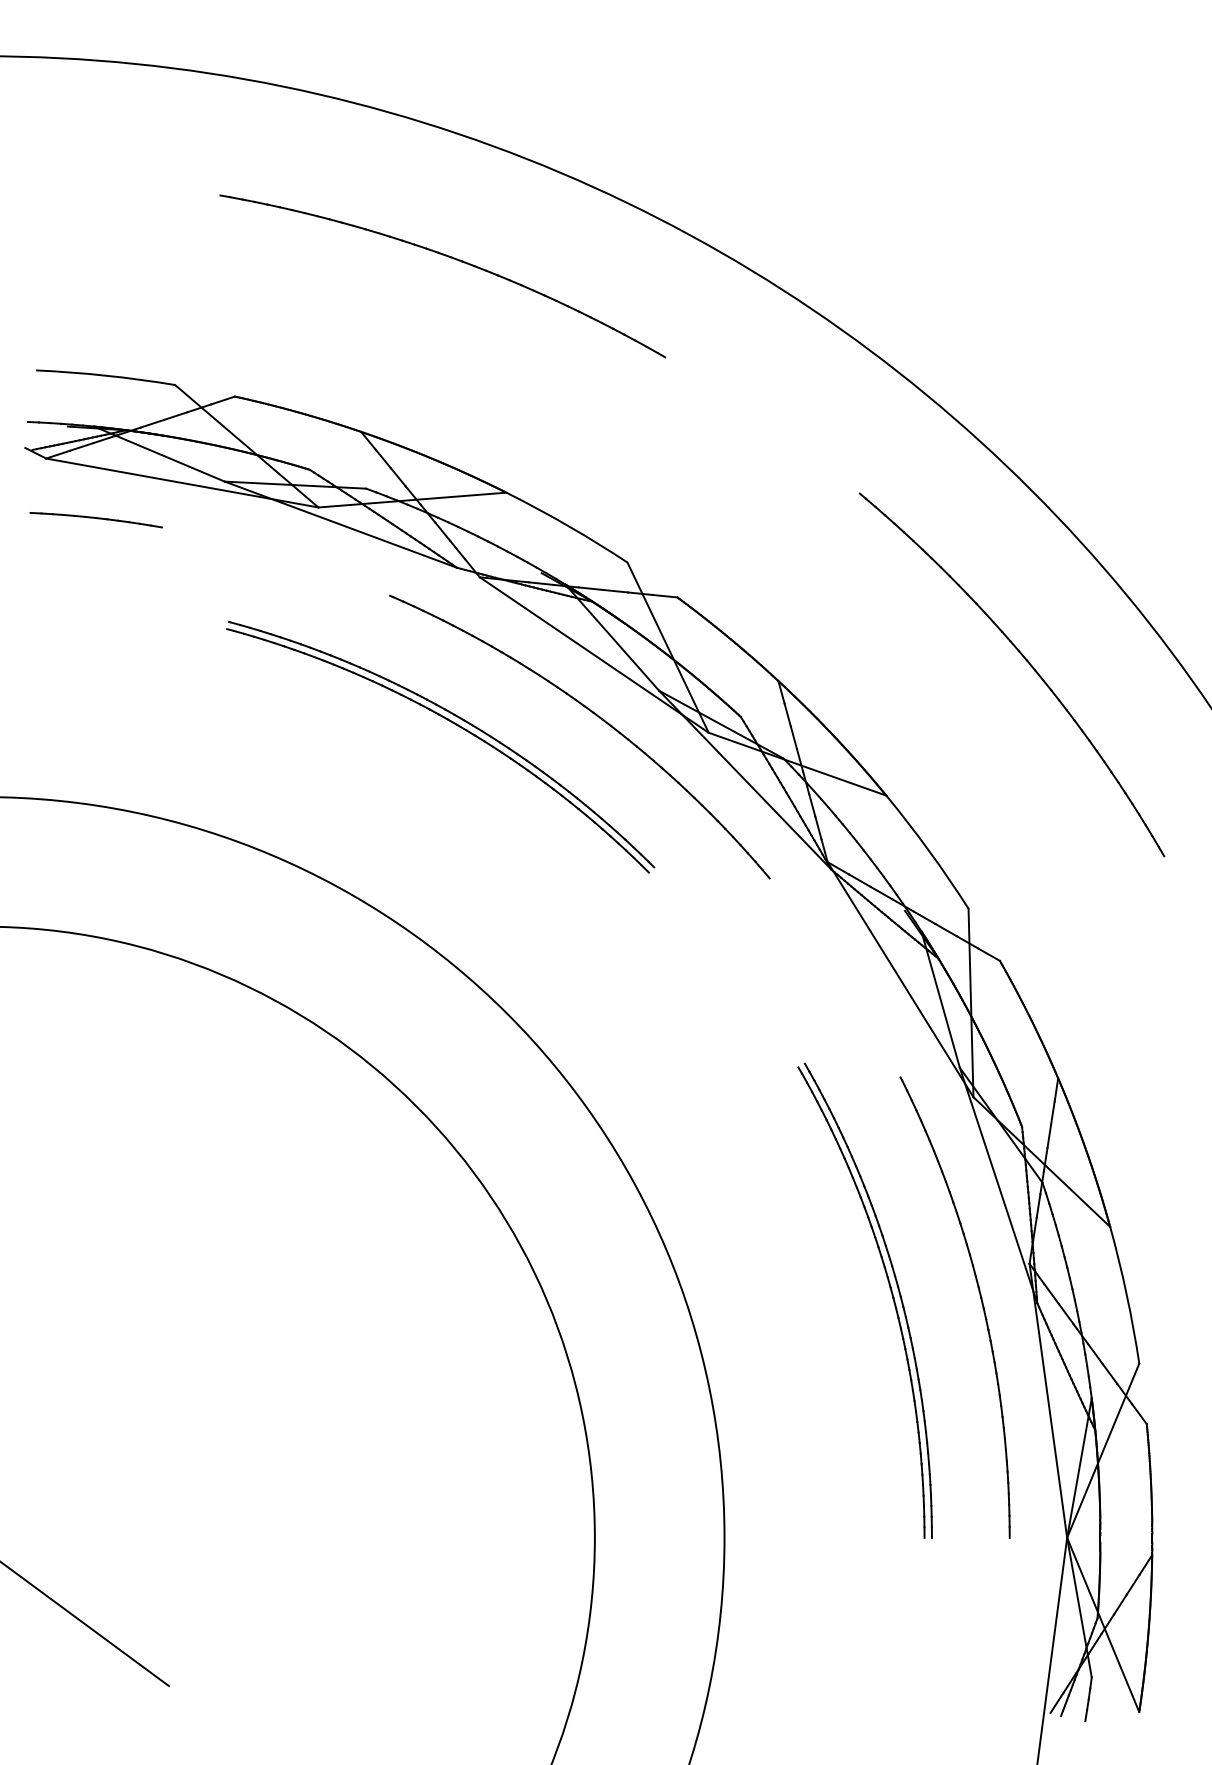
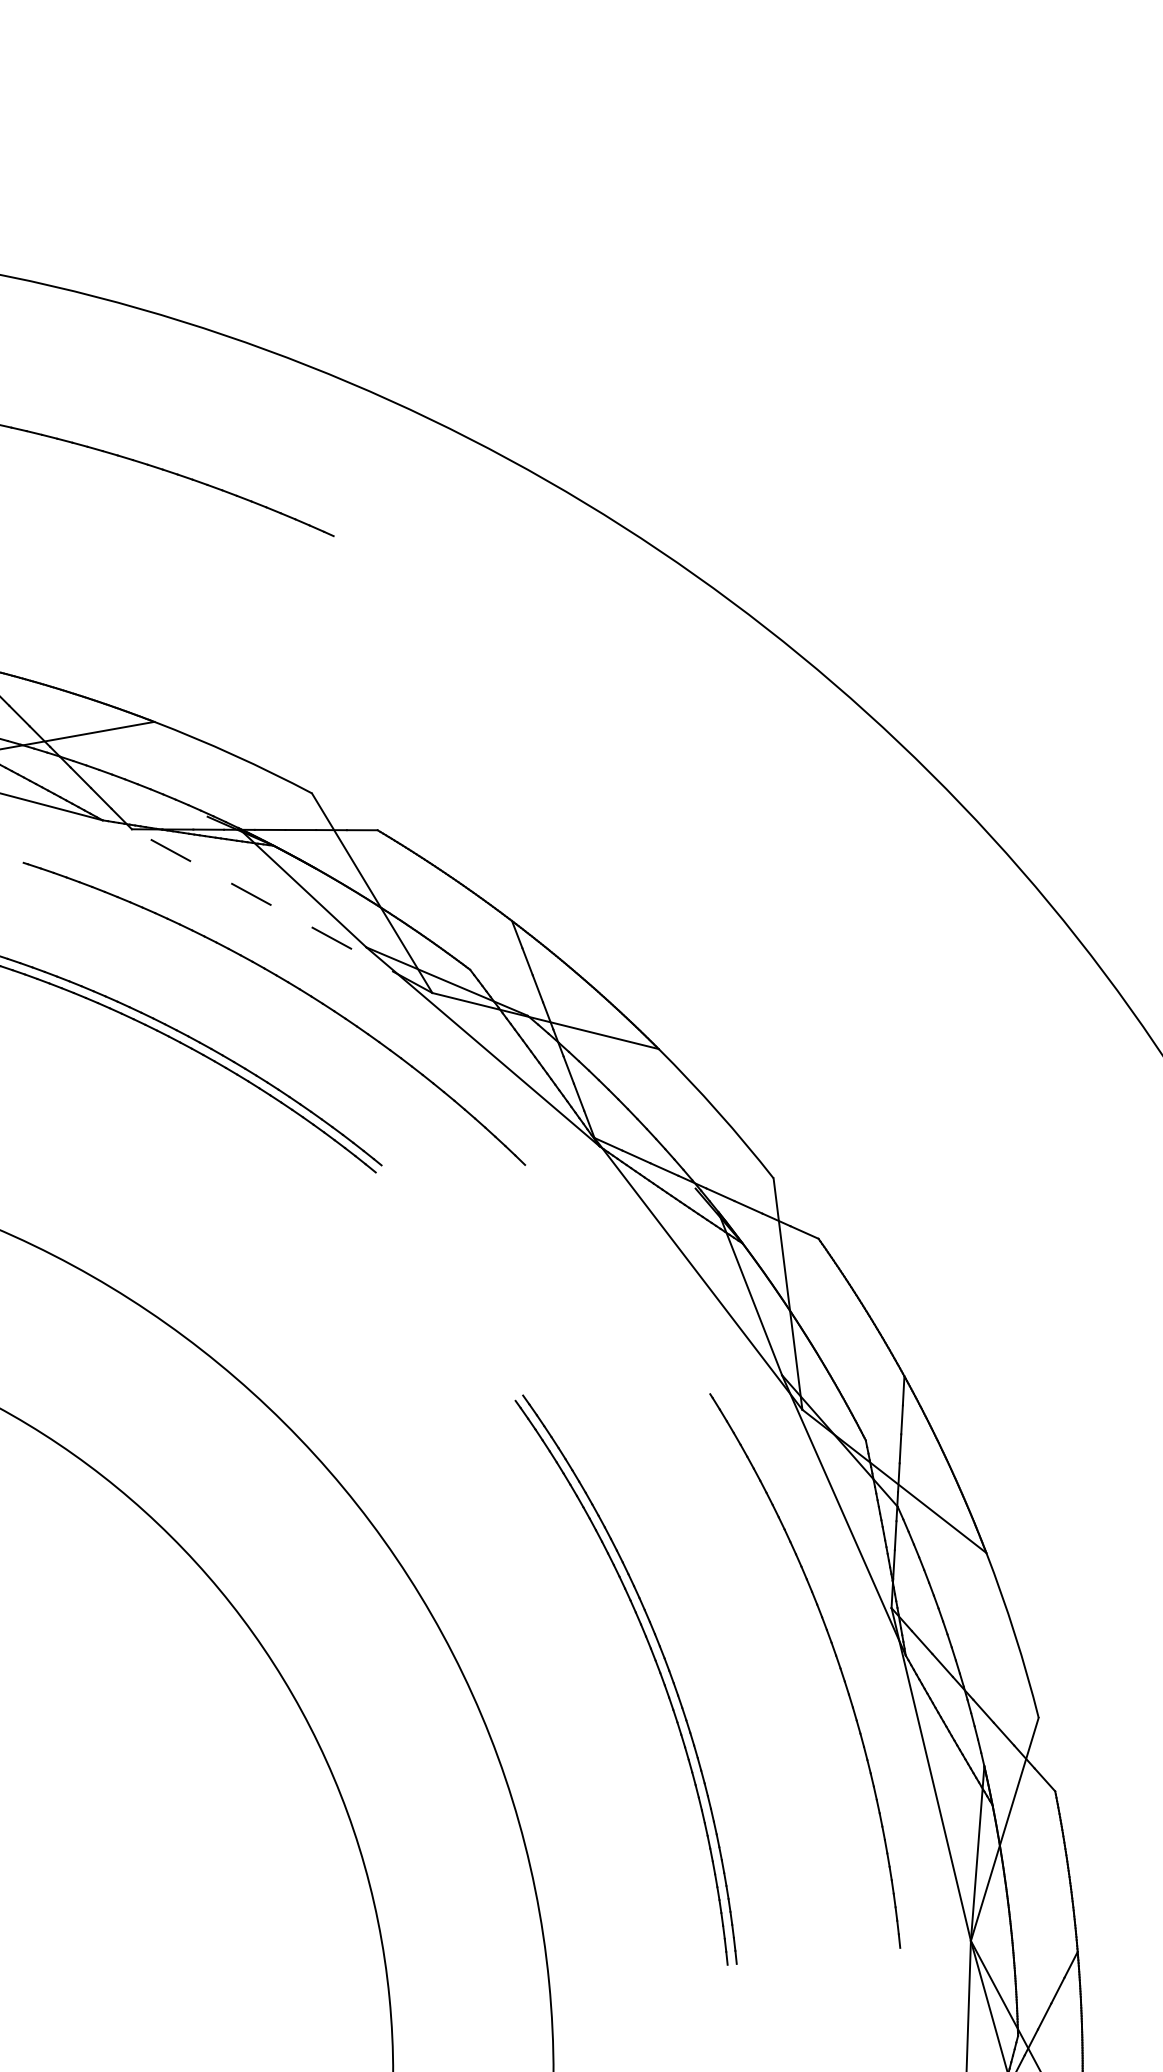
line: (593, 654) -> (281, 910), solid -> dashed
part: (1025, 660) -> (813, 865), removed
part: (891, 1295) -> (657, 1670), moved

